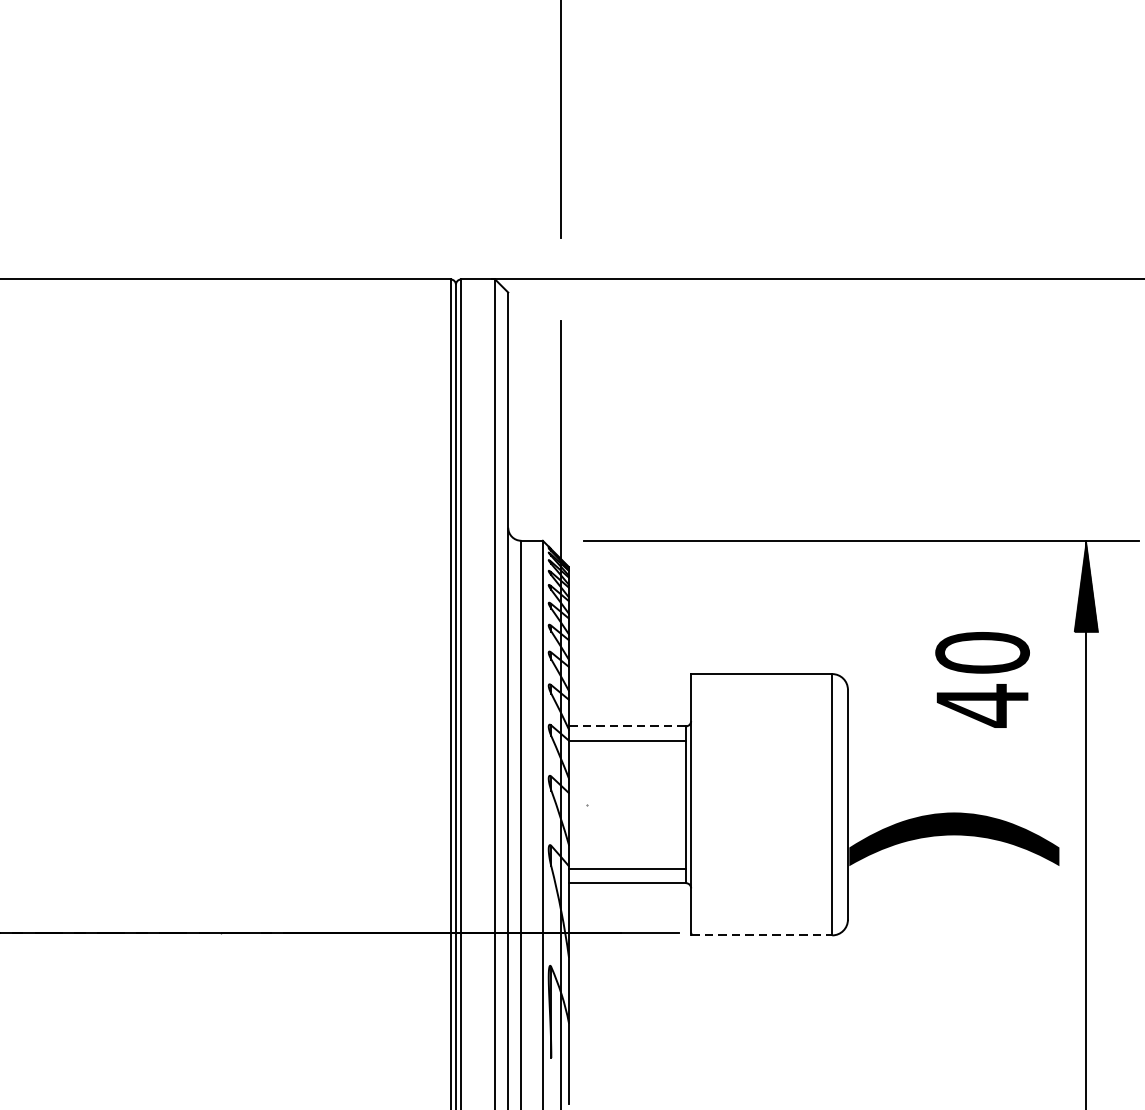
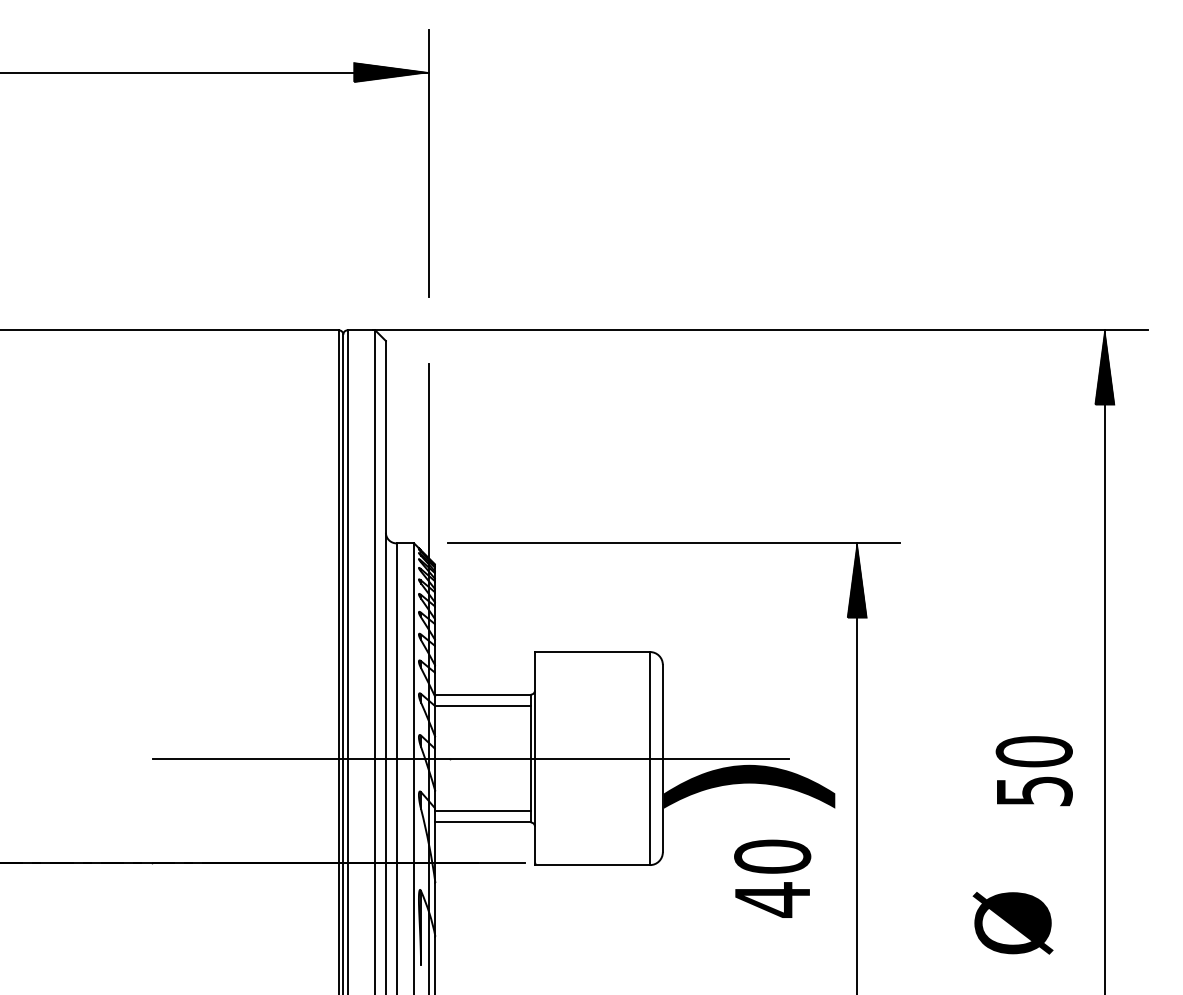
text: (982, 679) -> (772, 878), moved
line: (627, 726) -> (483, 694), dashed -> solid
line: (611, 804) -> (470, 758), added
line: (761, 935) -> (592, 865), dashed -> solid

